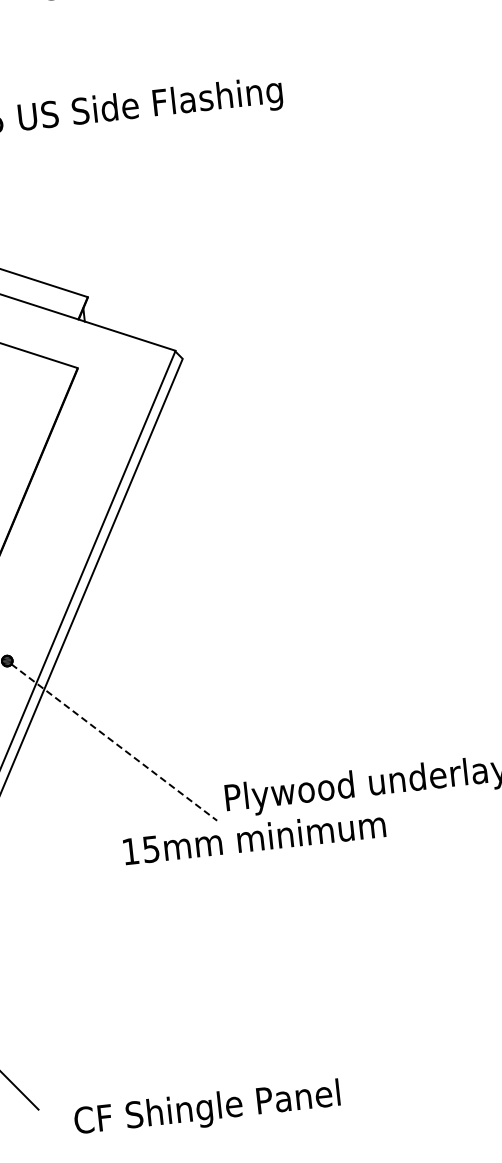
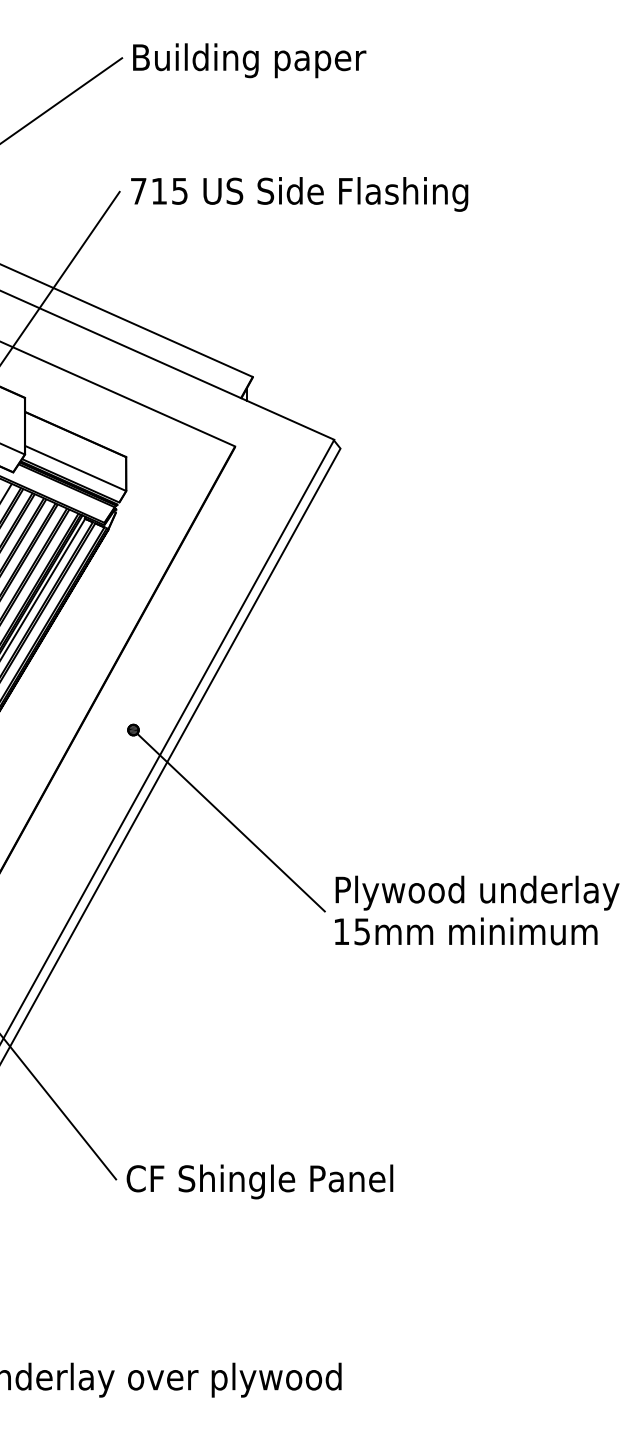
line: (114, 742) -> (231, 822), dashed -> solid
text: (254, 837) -> (466, 931), moved
text: (206, 1109) -> (259, 1181), moved

